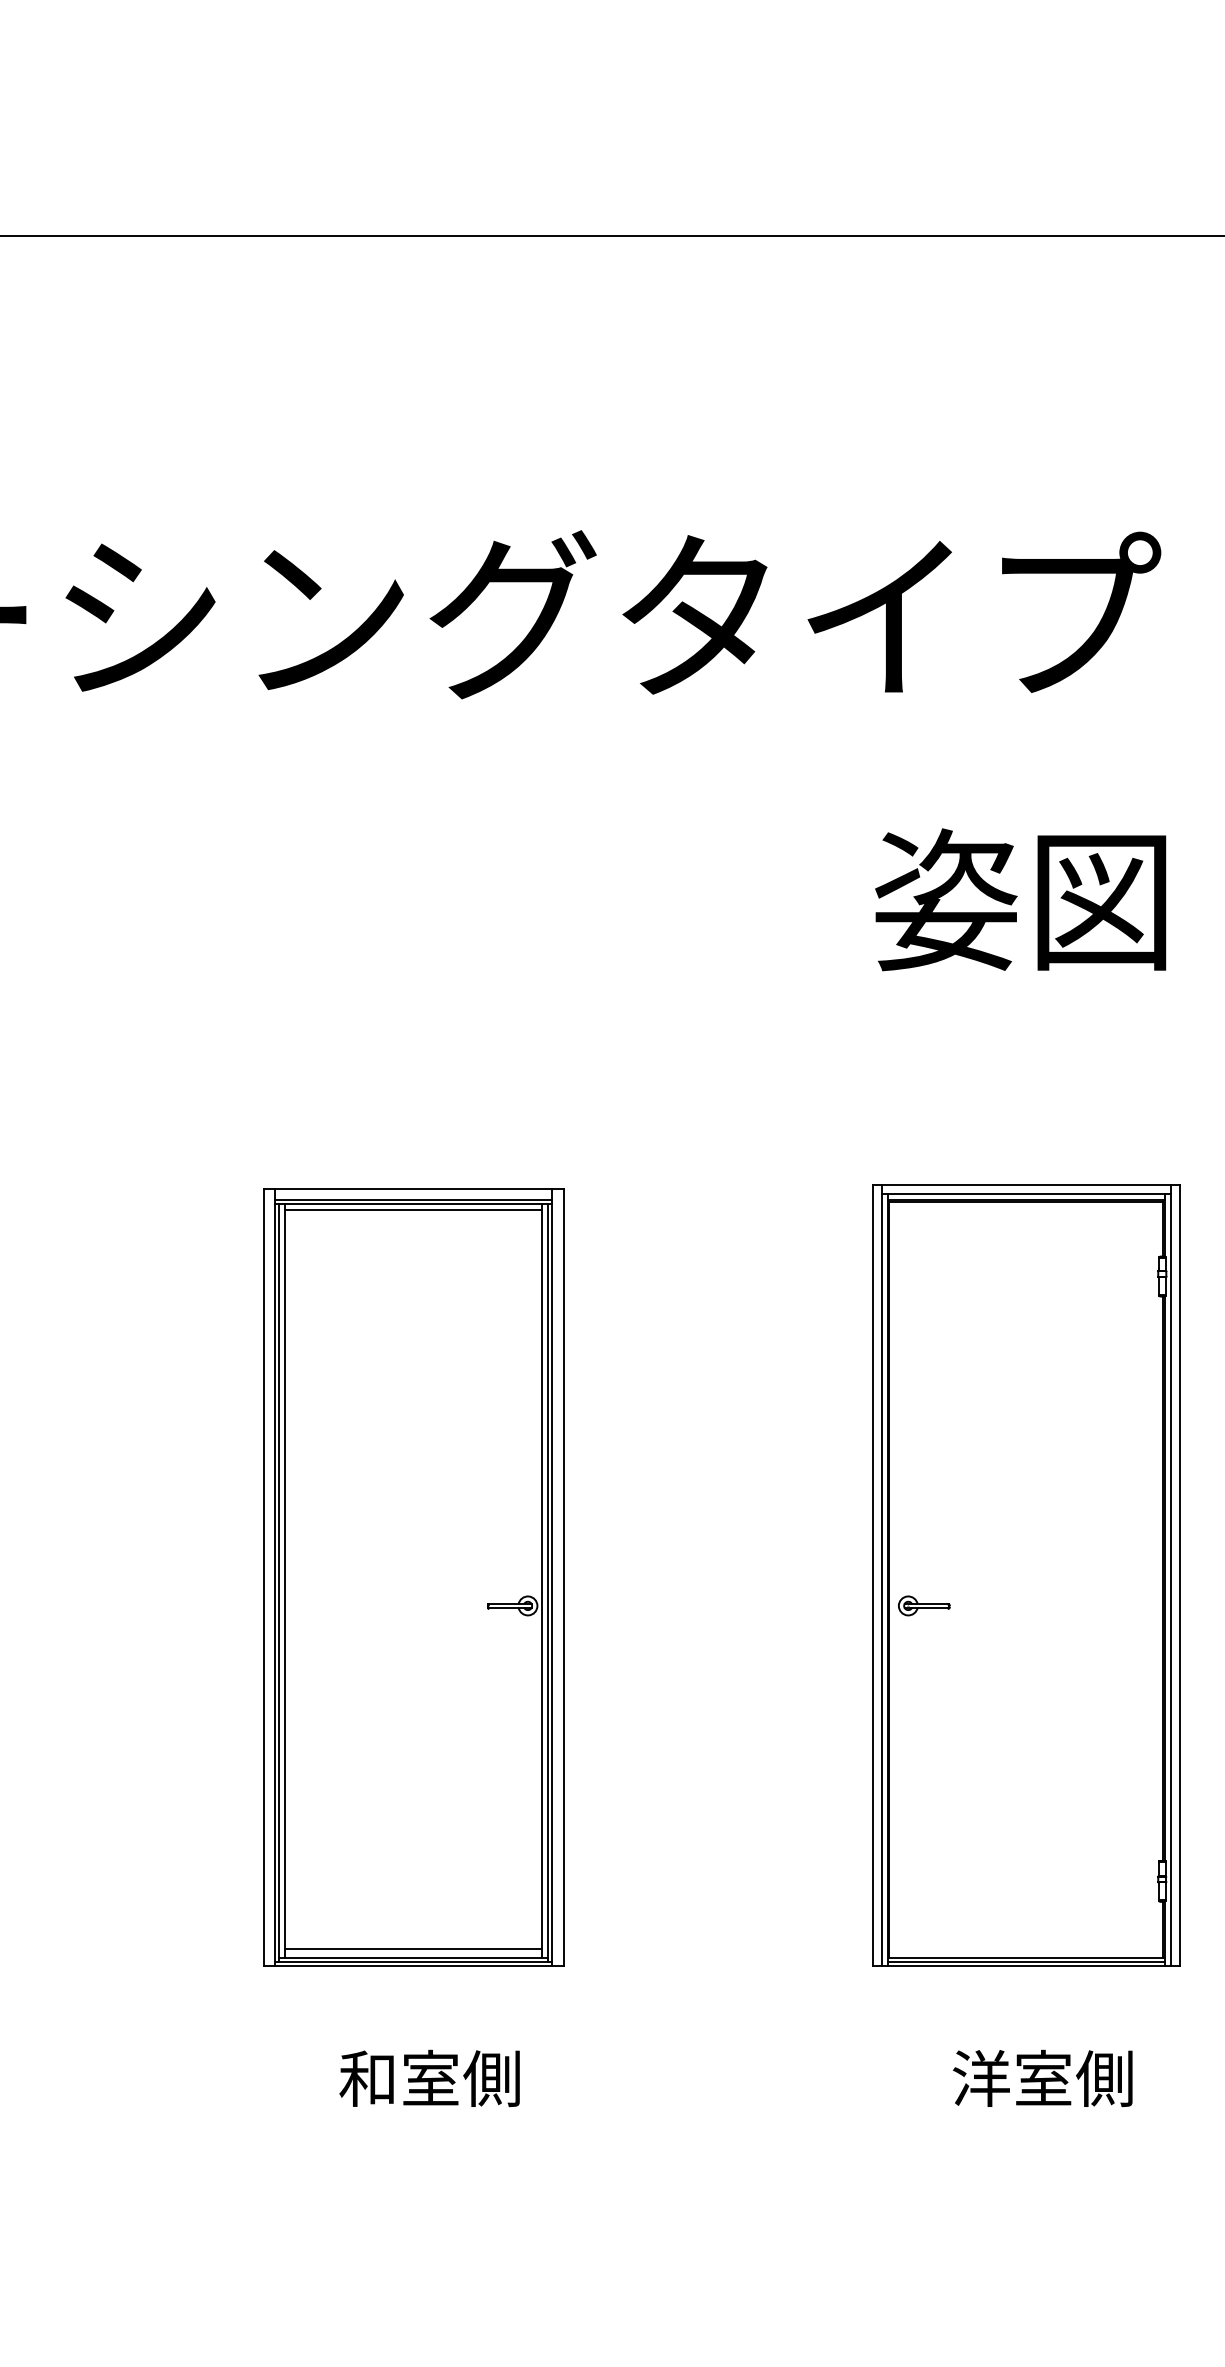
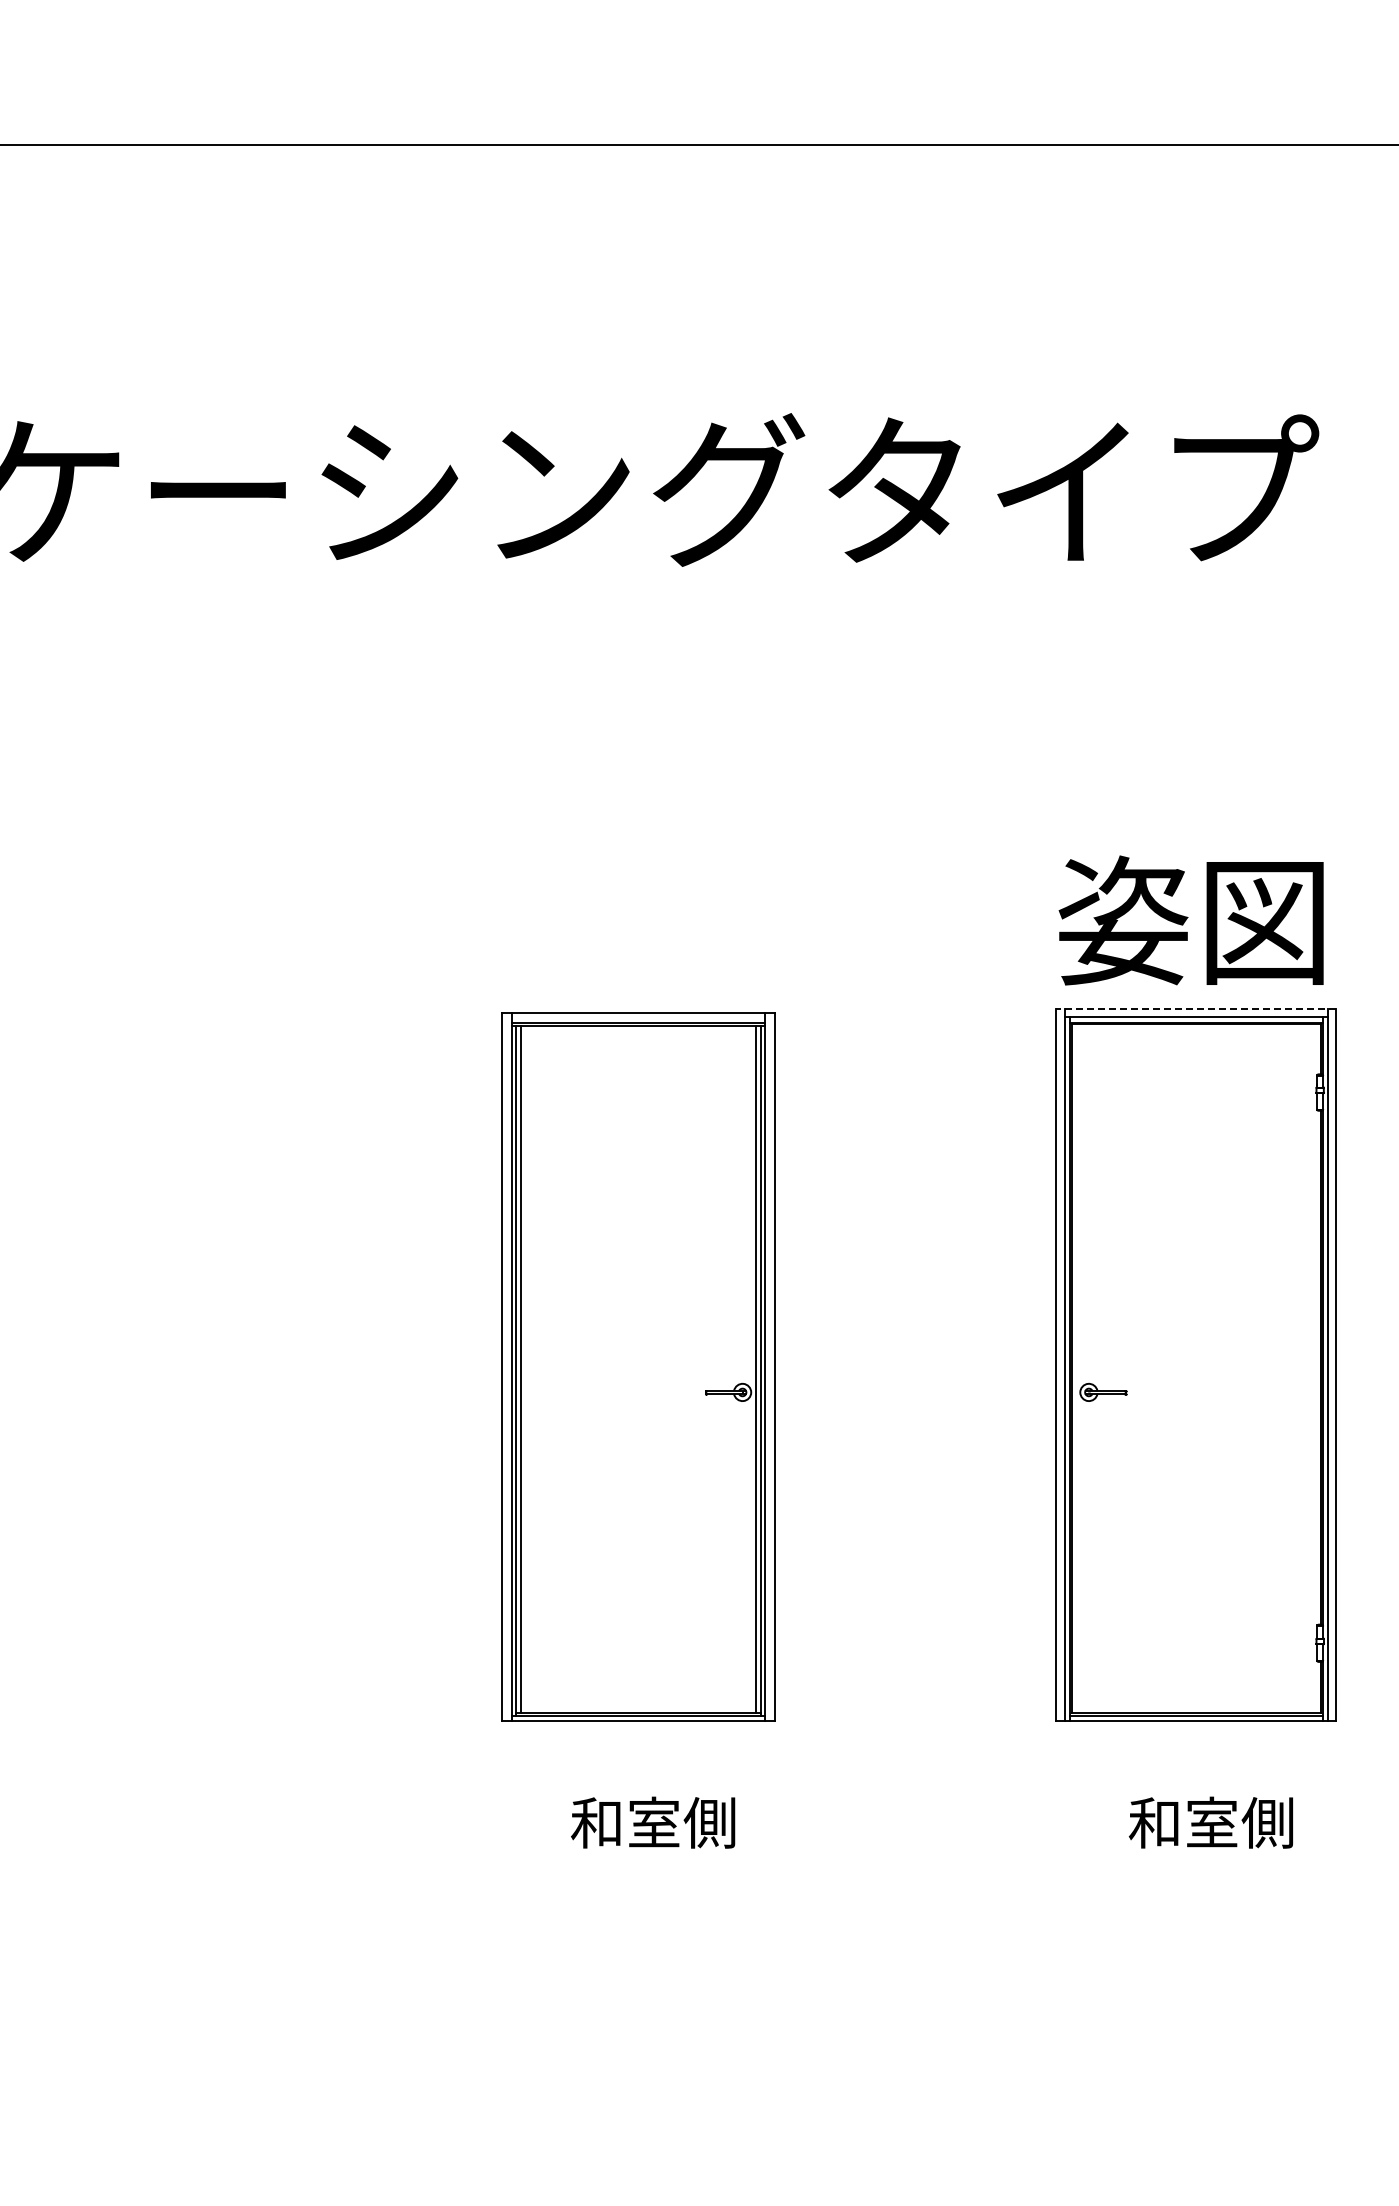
text: (1019, 899) -> (1190, 920), moved
line: (1026, 1185) -> (1196, 1009), solid -> dashed
line: (413, 1209) -> (638, 1031), removed
line: (413, 1948) -> (638, 1704), removed
text: (980, 2078) -> (1154, 1822), 洋室側 -> 和室側

